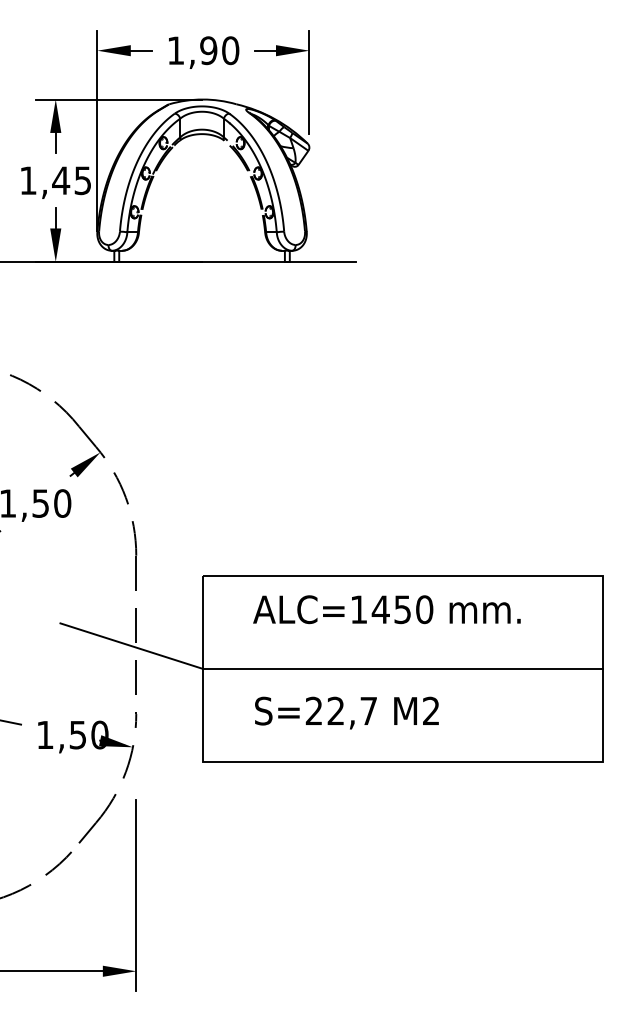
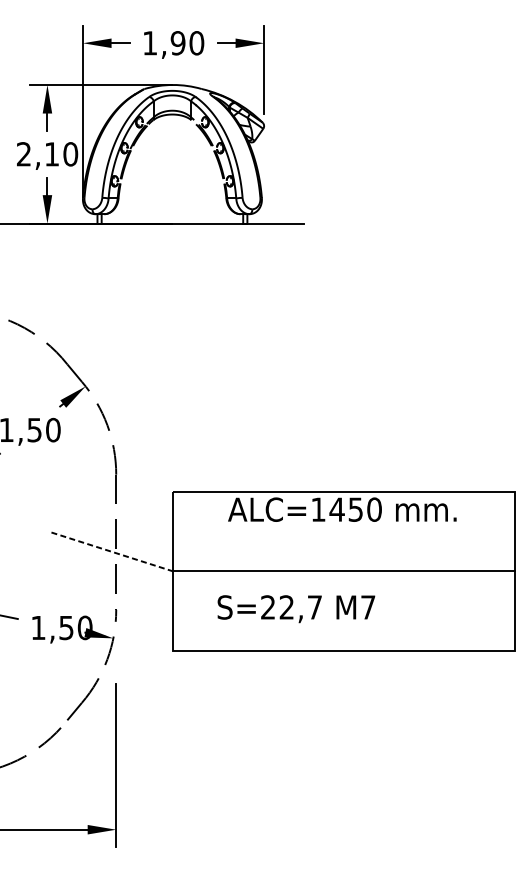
text: (55, 180) -> (47, 154), 1,45 -> 2,10
text: (386, 609) -> (341, 509), moved
line: (131, 646) -> (112, 552), solid -> dashed
text: (431, 710) -> (368, 606), M2 -> M7

